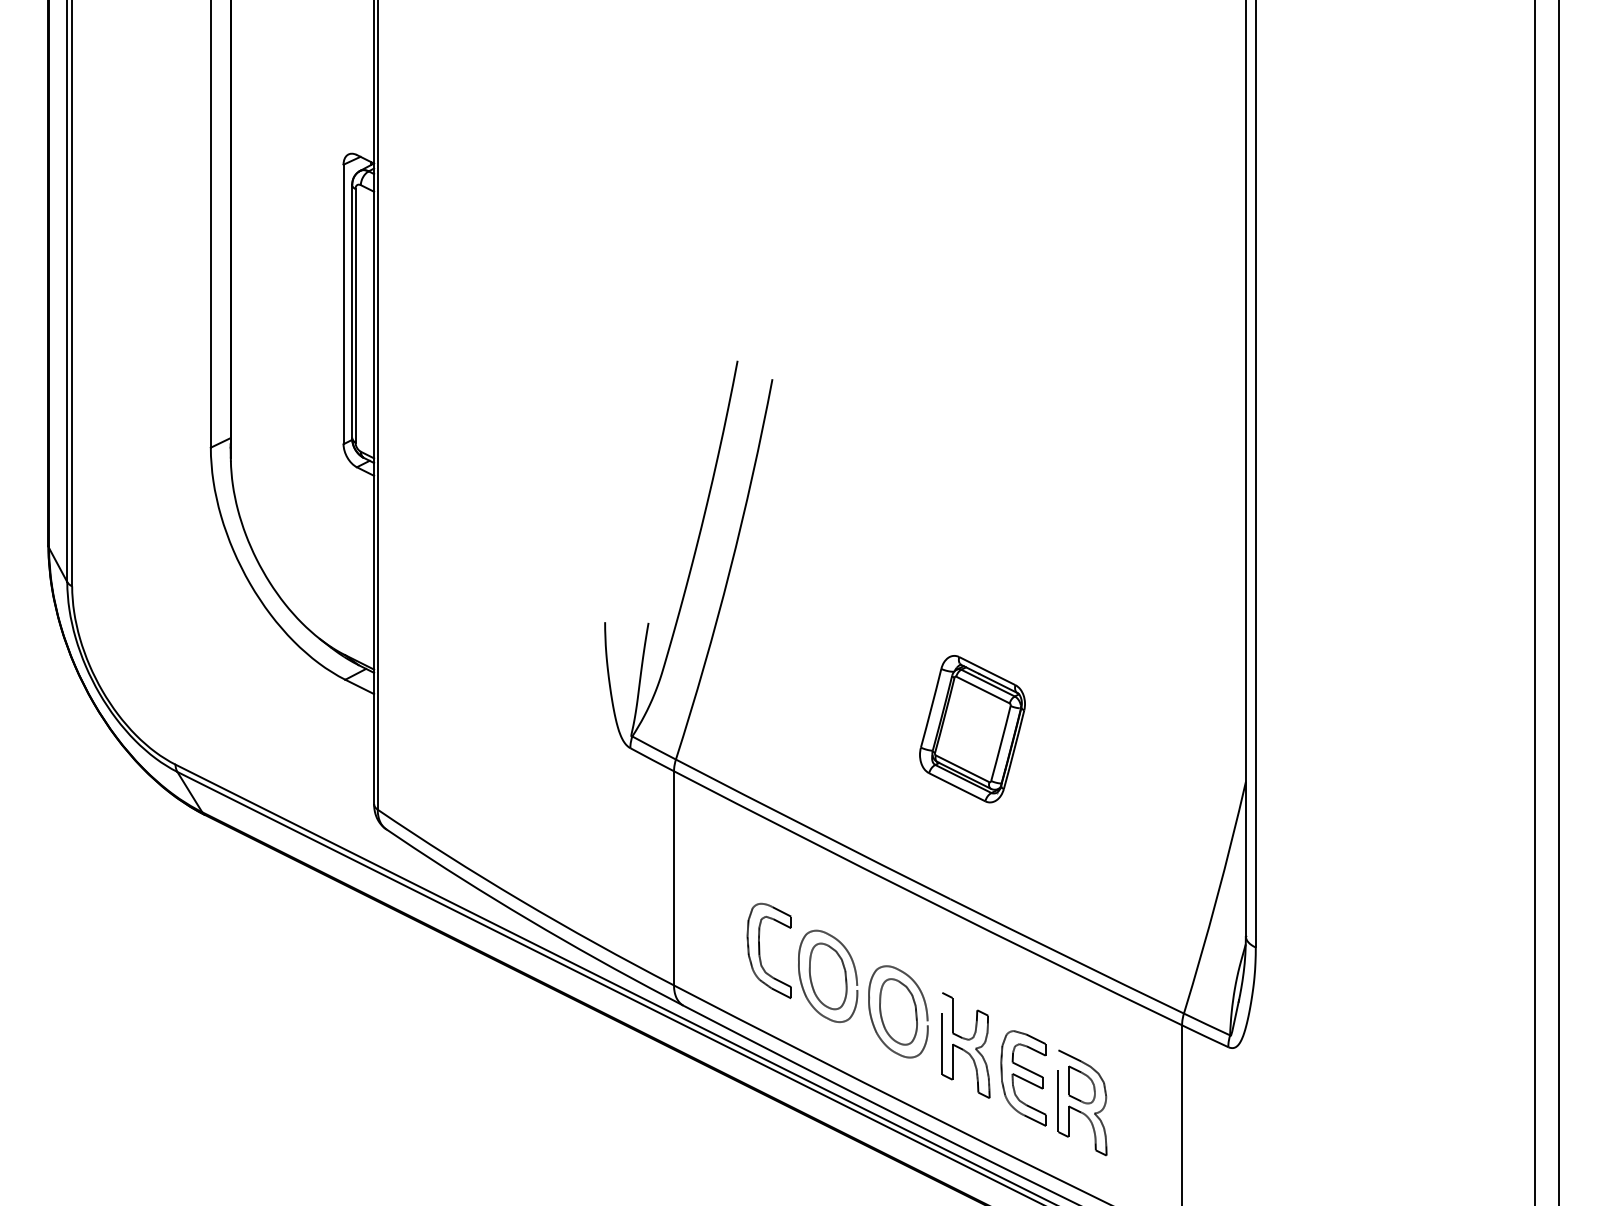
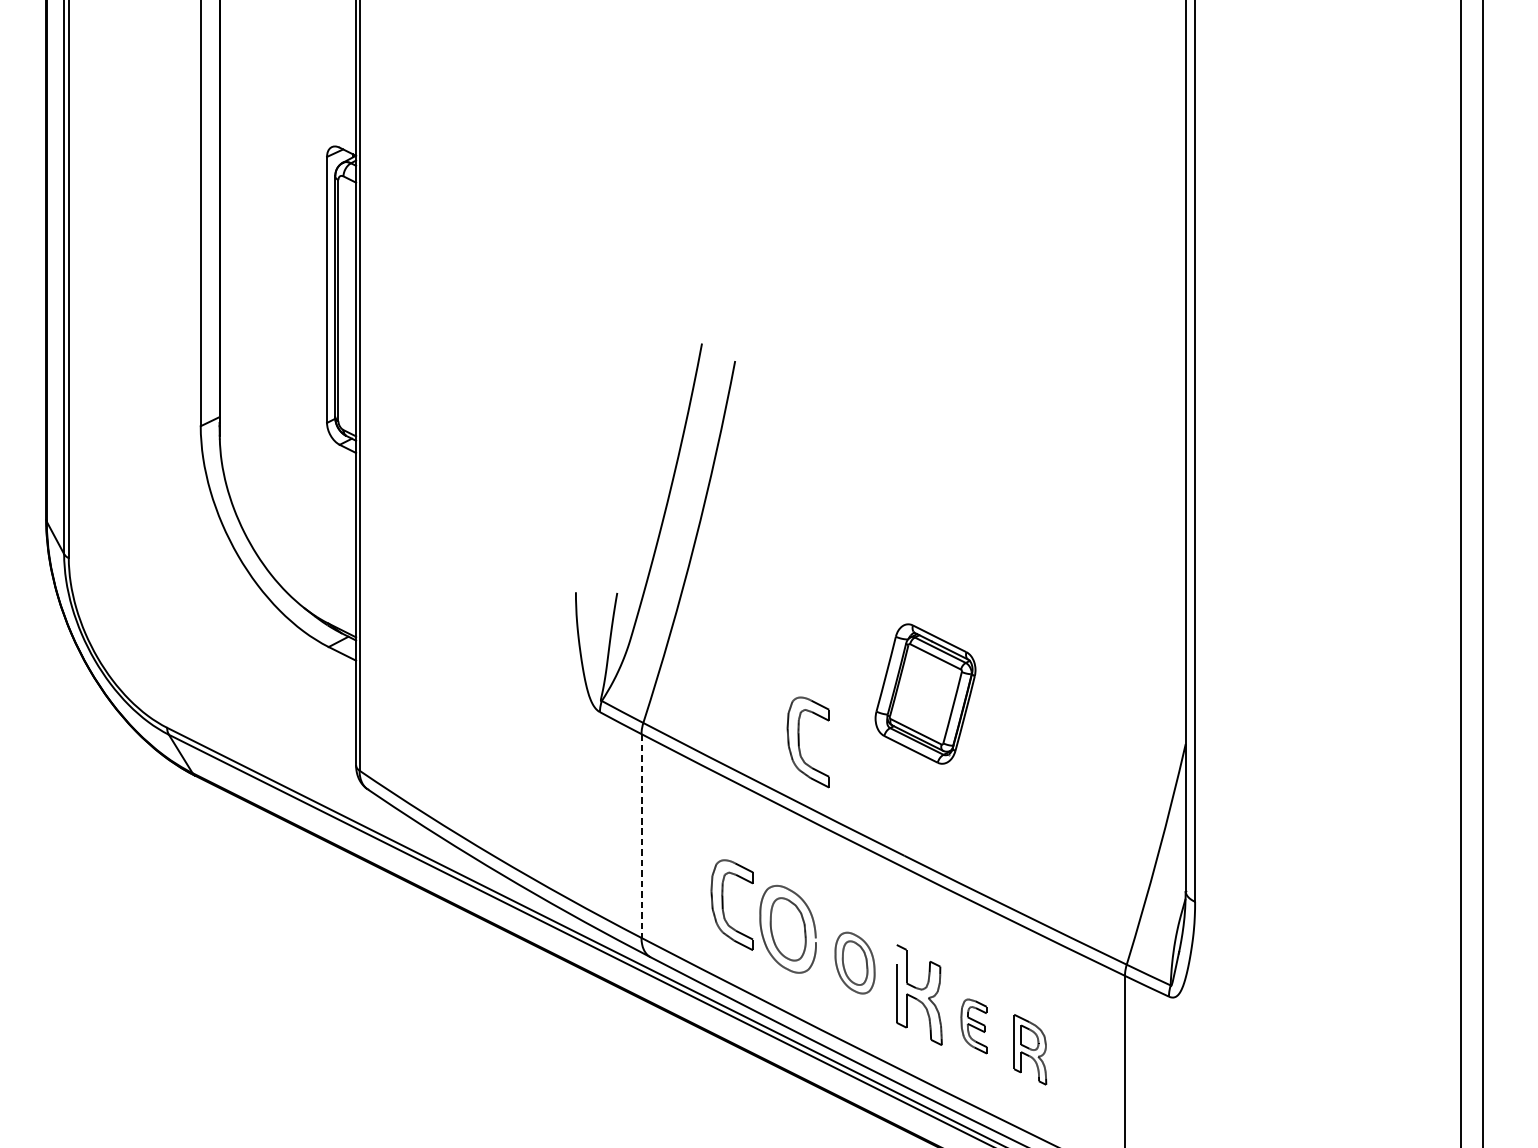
part: (840, 779) -> (799, 741), added
line: (674, 878) -> (641, 836), solid -> dashed
part: (898, 1011) -> (855, 962), size x0.7
part: (1023, 1078) -> (974, 1026), size x0.6
part: (1082, 1102) -> (1030, 1049), size x0.7

